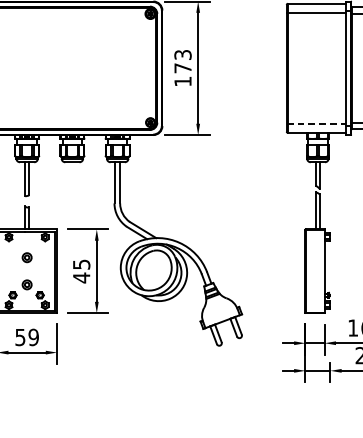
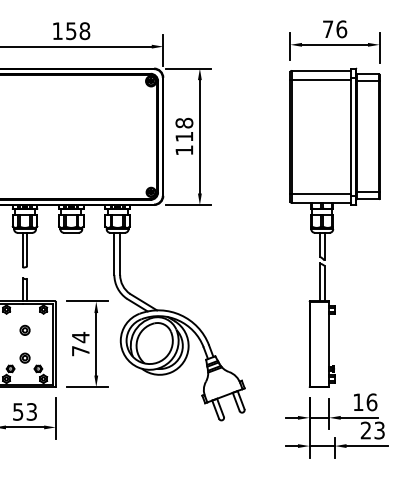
text: (183, 61) -> (184, 129), 173 -> 118
line: (317, 123) -> (321, 193), dashed -> solid
text: (81, 270) -> (80, 343), 45 -> 74
text: (33, 337) -> (31, 411), 59 -> 53

